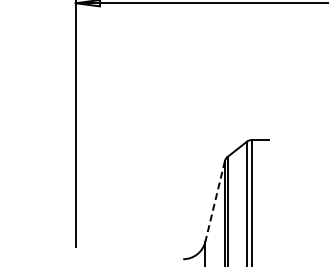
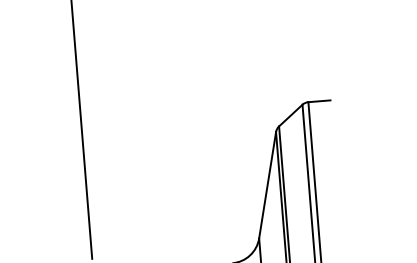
line: (215, 201) -> (268, 185), dashed -> solid

